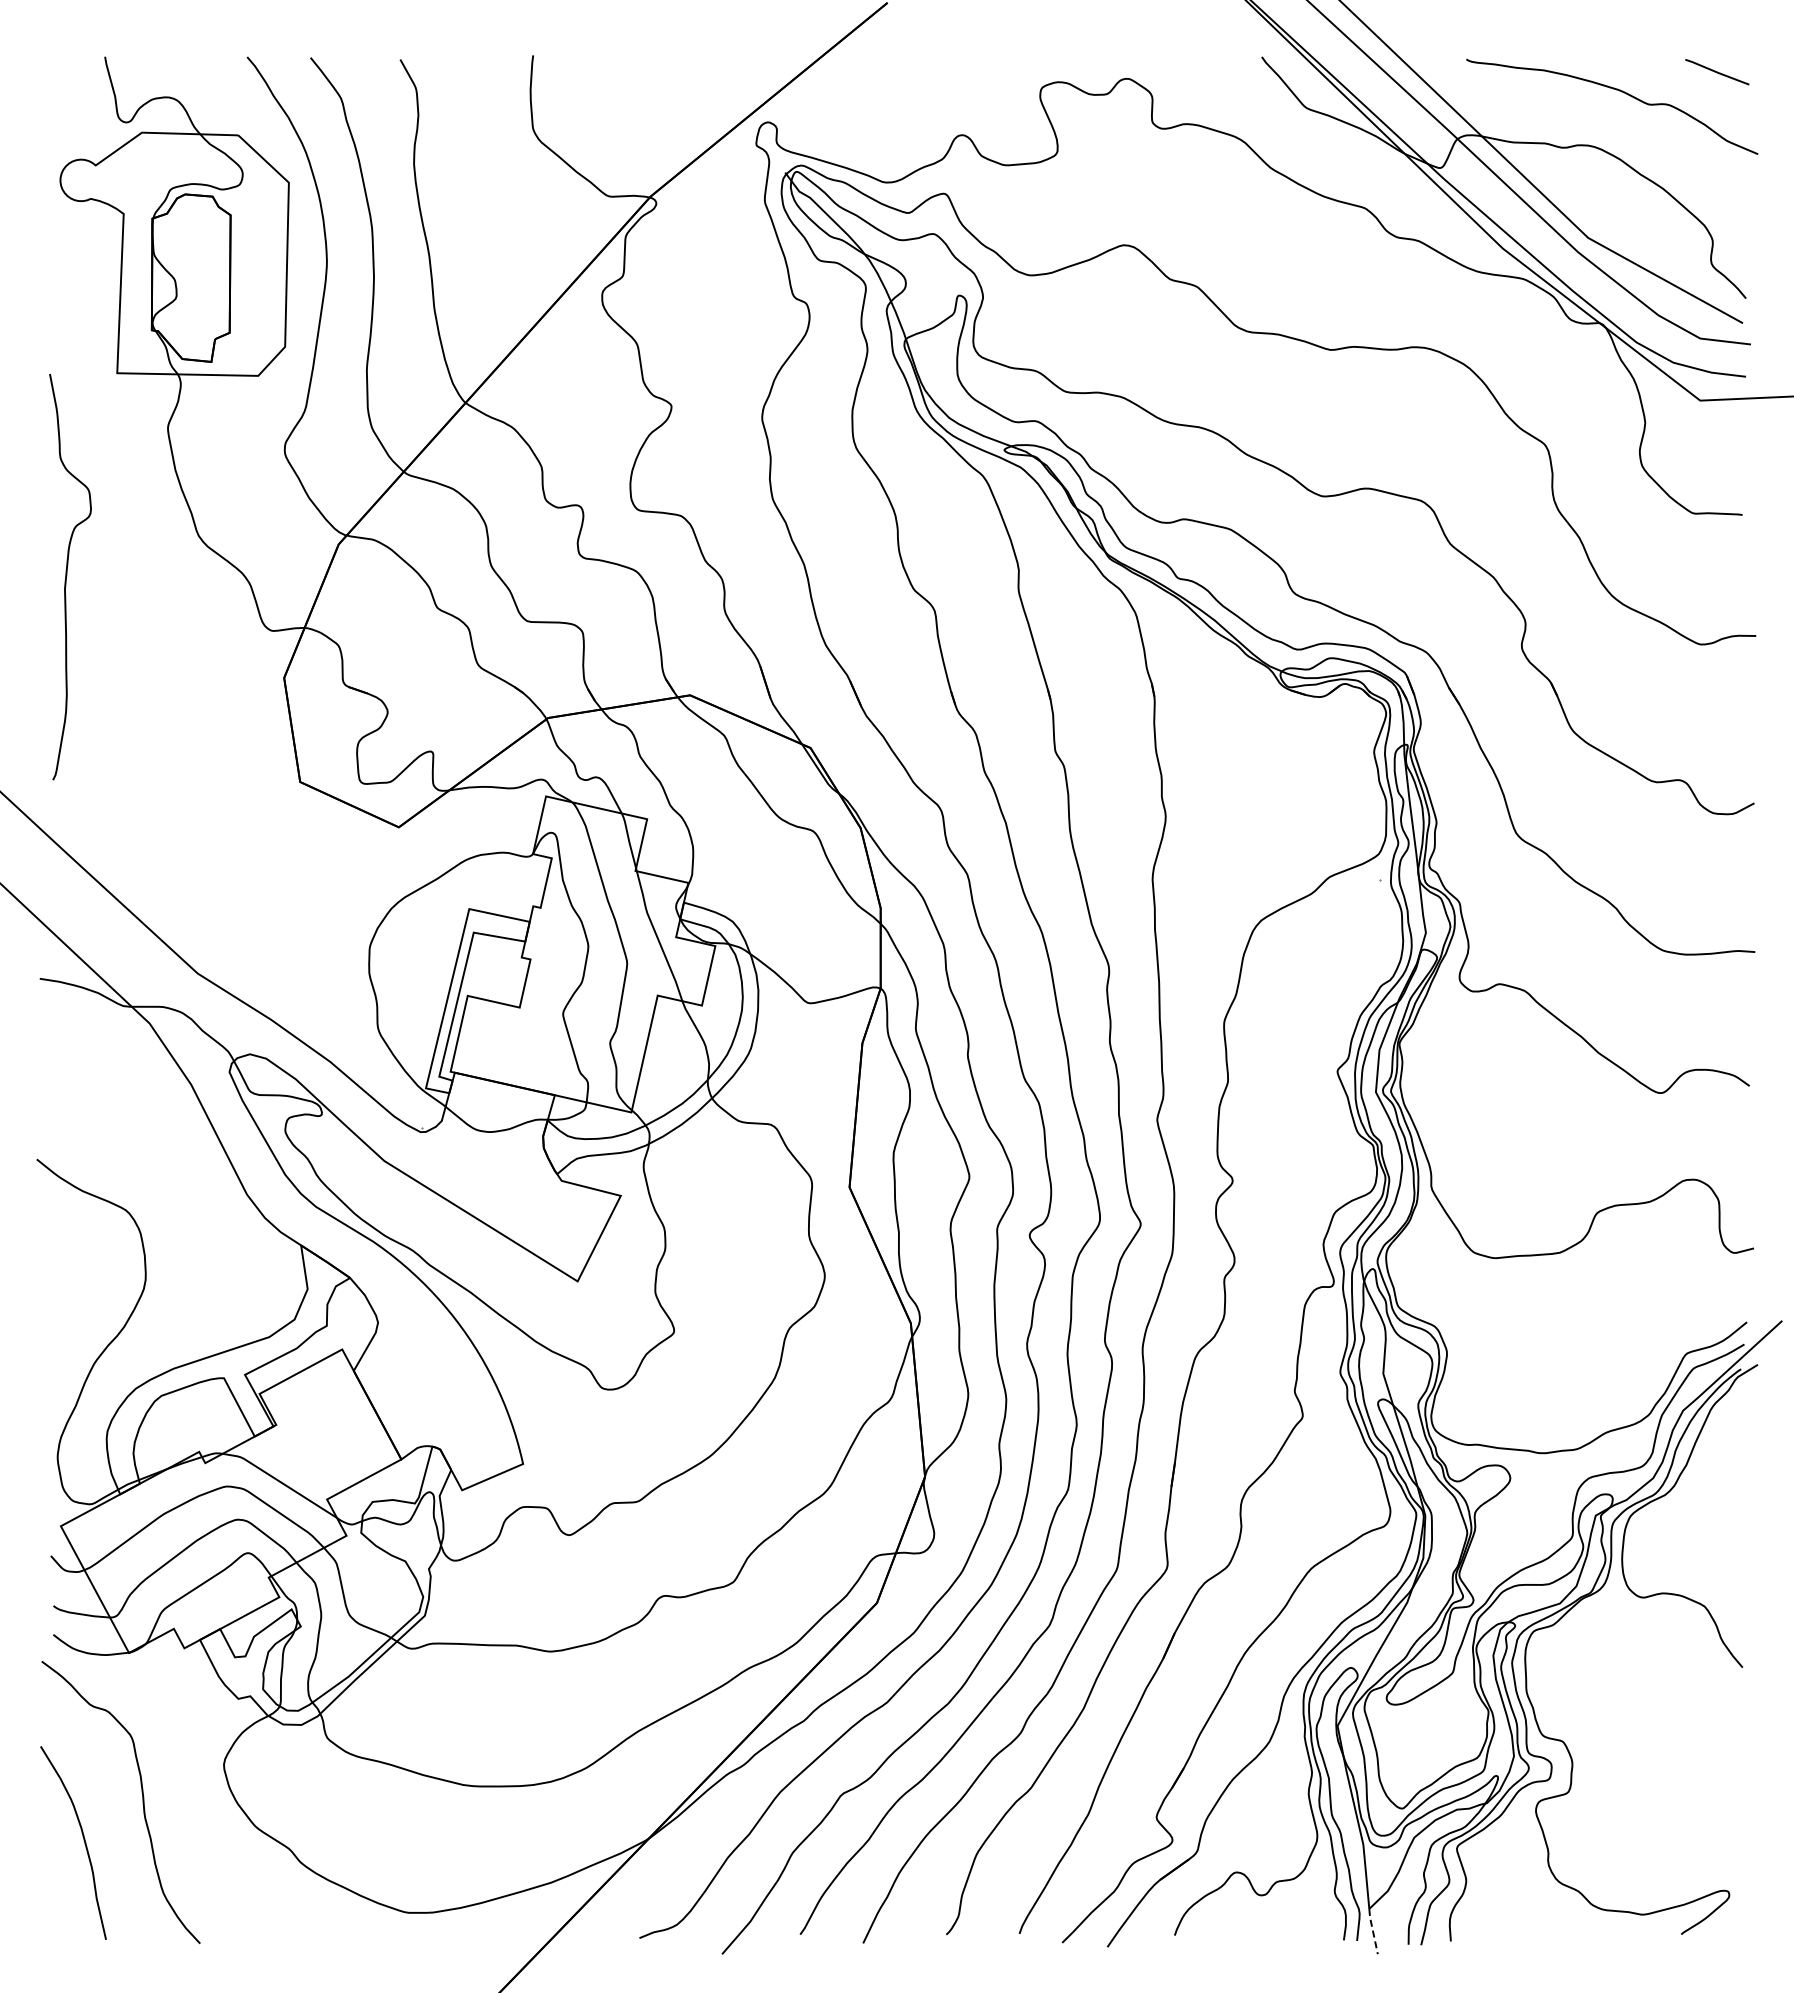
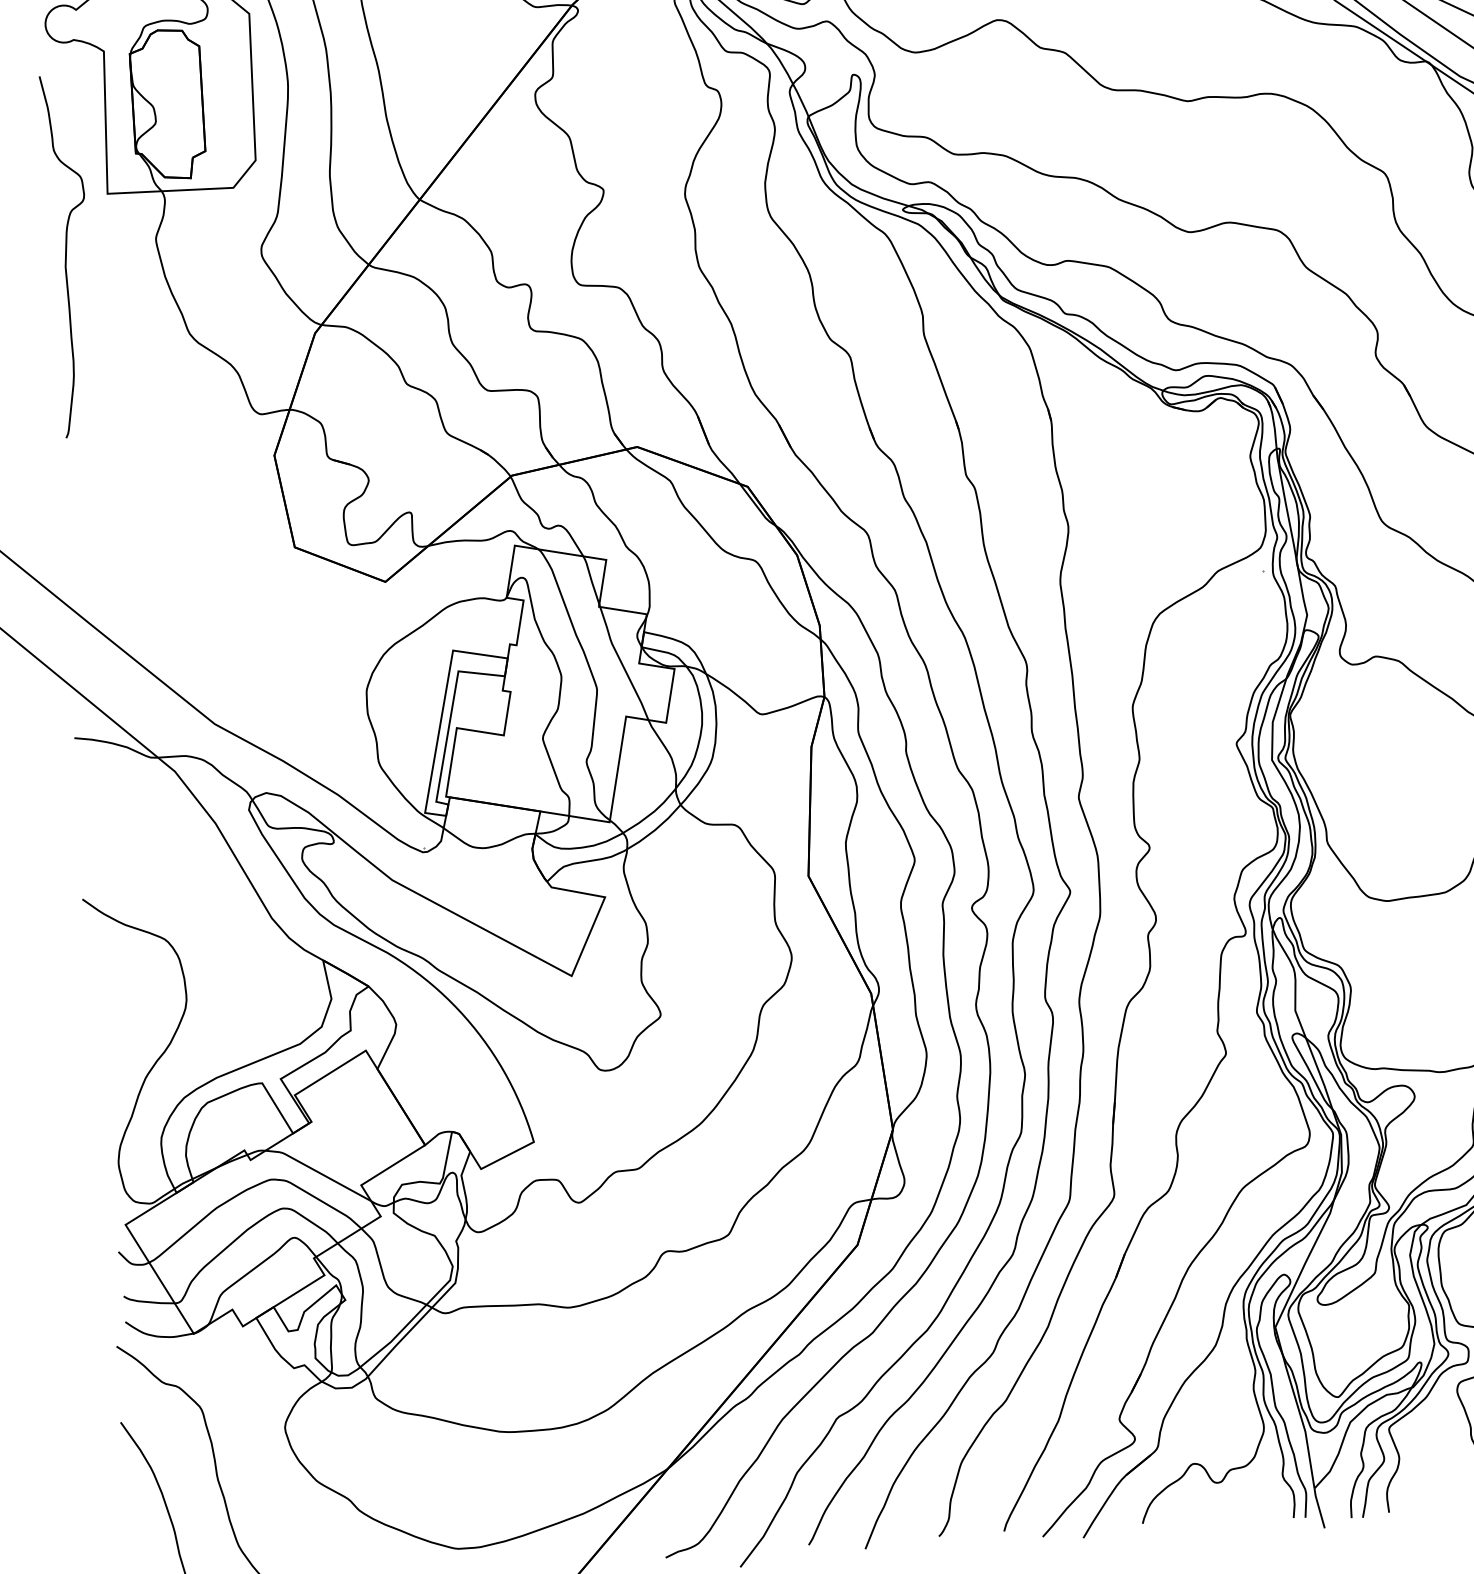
curve: (67, 576) -> (67, 255), moved
line: (1372, 1930) -> (1318, 1507), dashed -> solid

